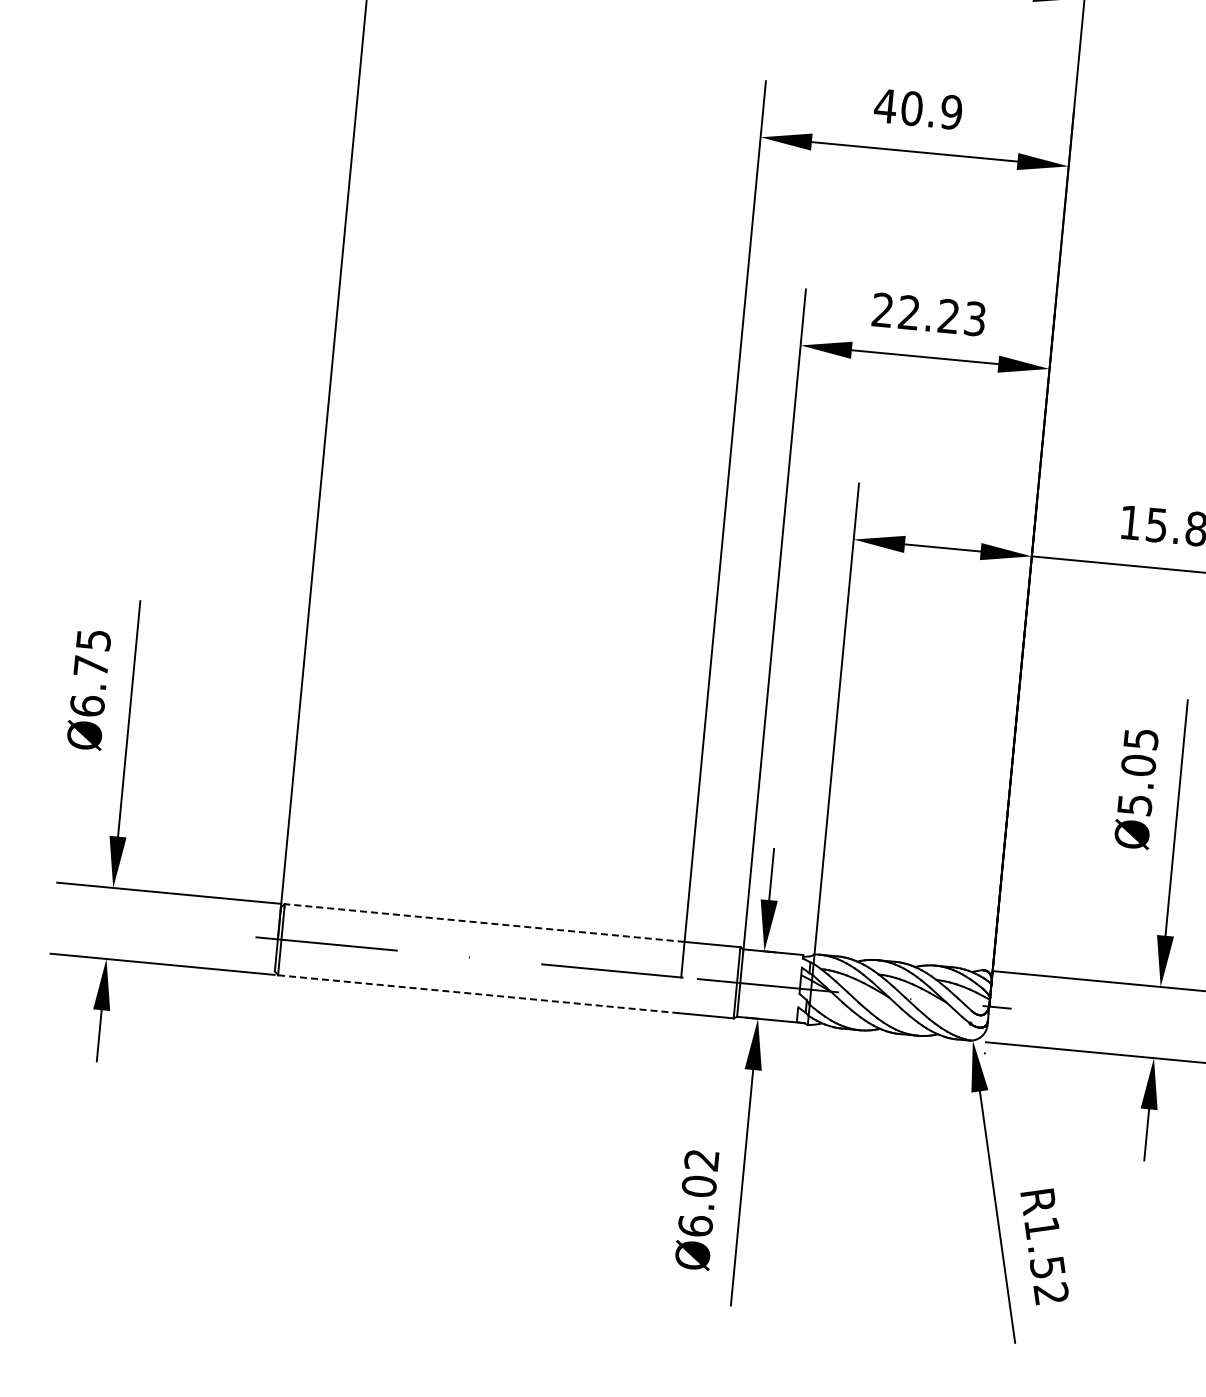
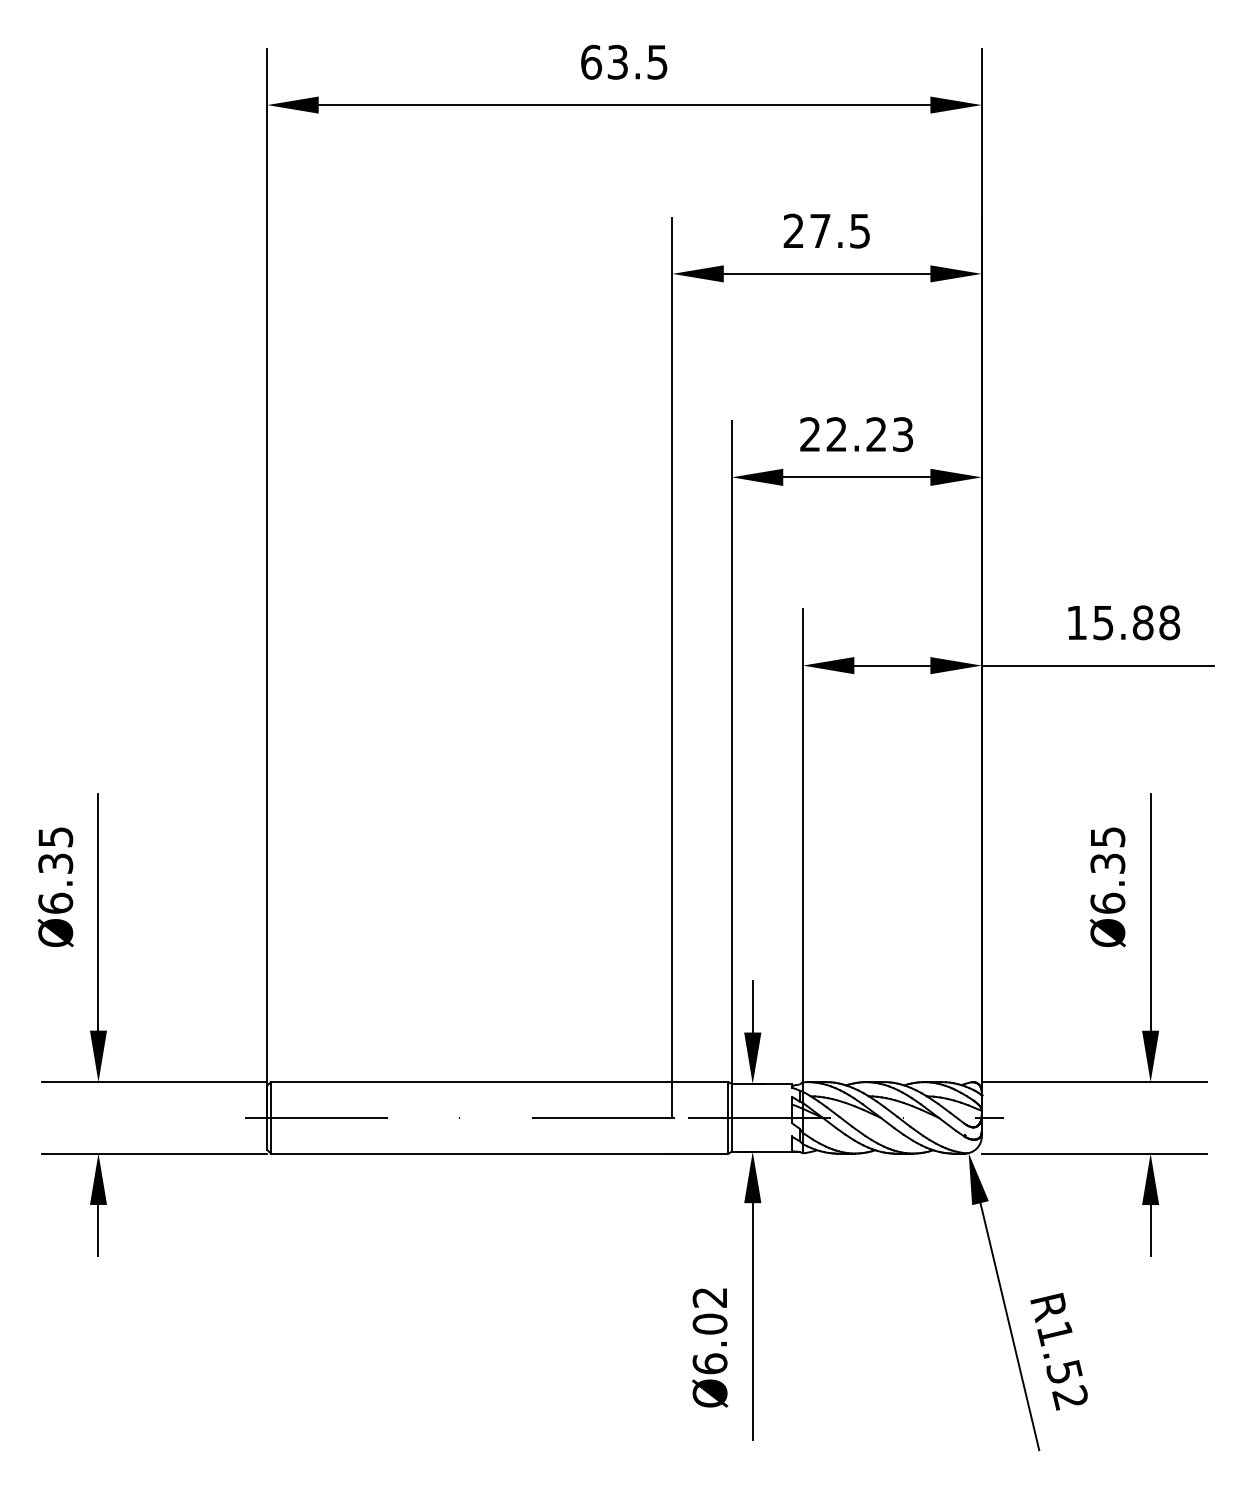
text: (918, 108) -> (826, 230), 40.9 -> 27.5
text: (90, 666) -> (55, 863), Ø6.75 -> Ø6.35
text: (1136, 785) -> (1107, 883), Ø5.05 -> Ø6.35
line: (484, 923) -> (471, 1082), dashed -> solid
line: (477, 994) -> (471, 1153), dashed -> solid

